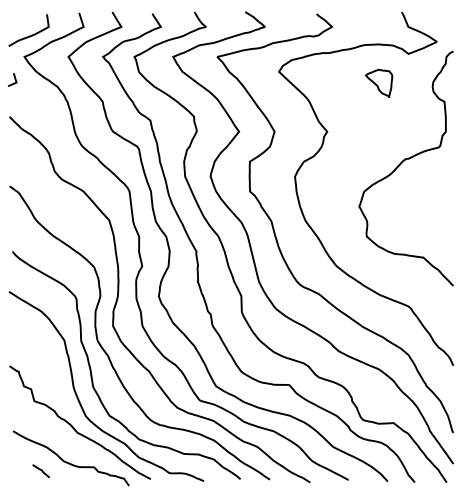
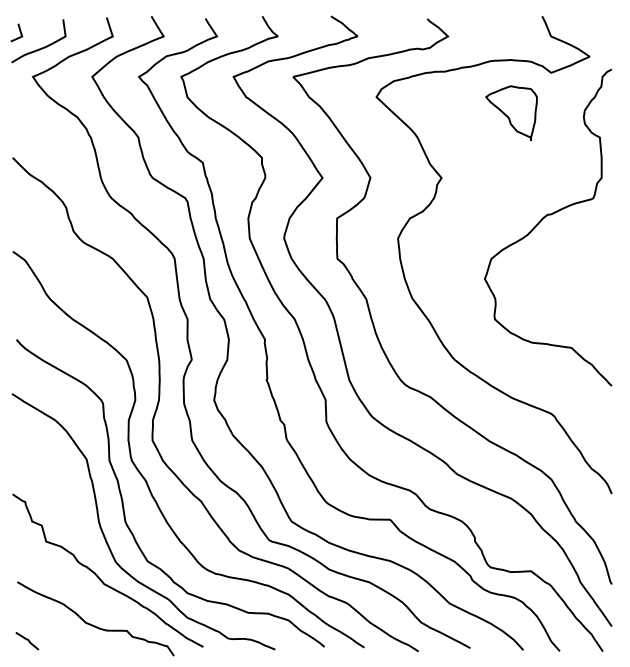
line: (14, 78) -> (19, 31), moved
part: (379, 83) -> (511, 112), size x1.43
line: (41, 470) -> (27, 640), moved

